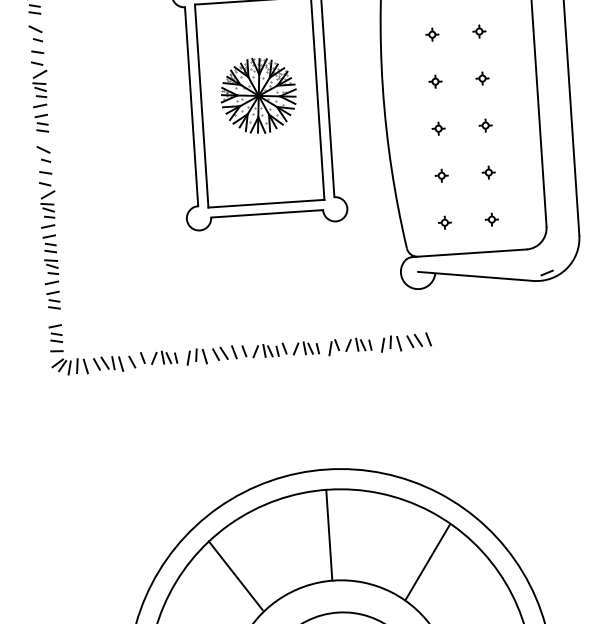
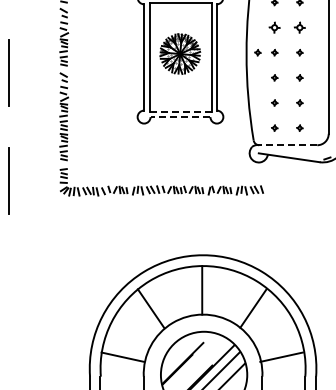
part: (478, 31) -> (299, 27), size x1.6
part: (431, 34) -> (274, 27), size x1.6
part: (403, 83) -> (257, 52), added
line: (266, 203) -> (180, 111), solid -> dashed
line: (267, 214) -> (180, 117), solid -> dashed
line: (468, 253) -> (286, 145), solid -> dashed

